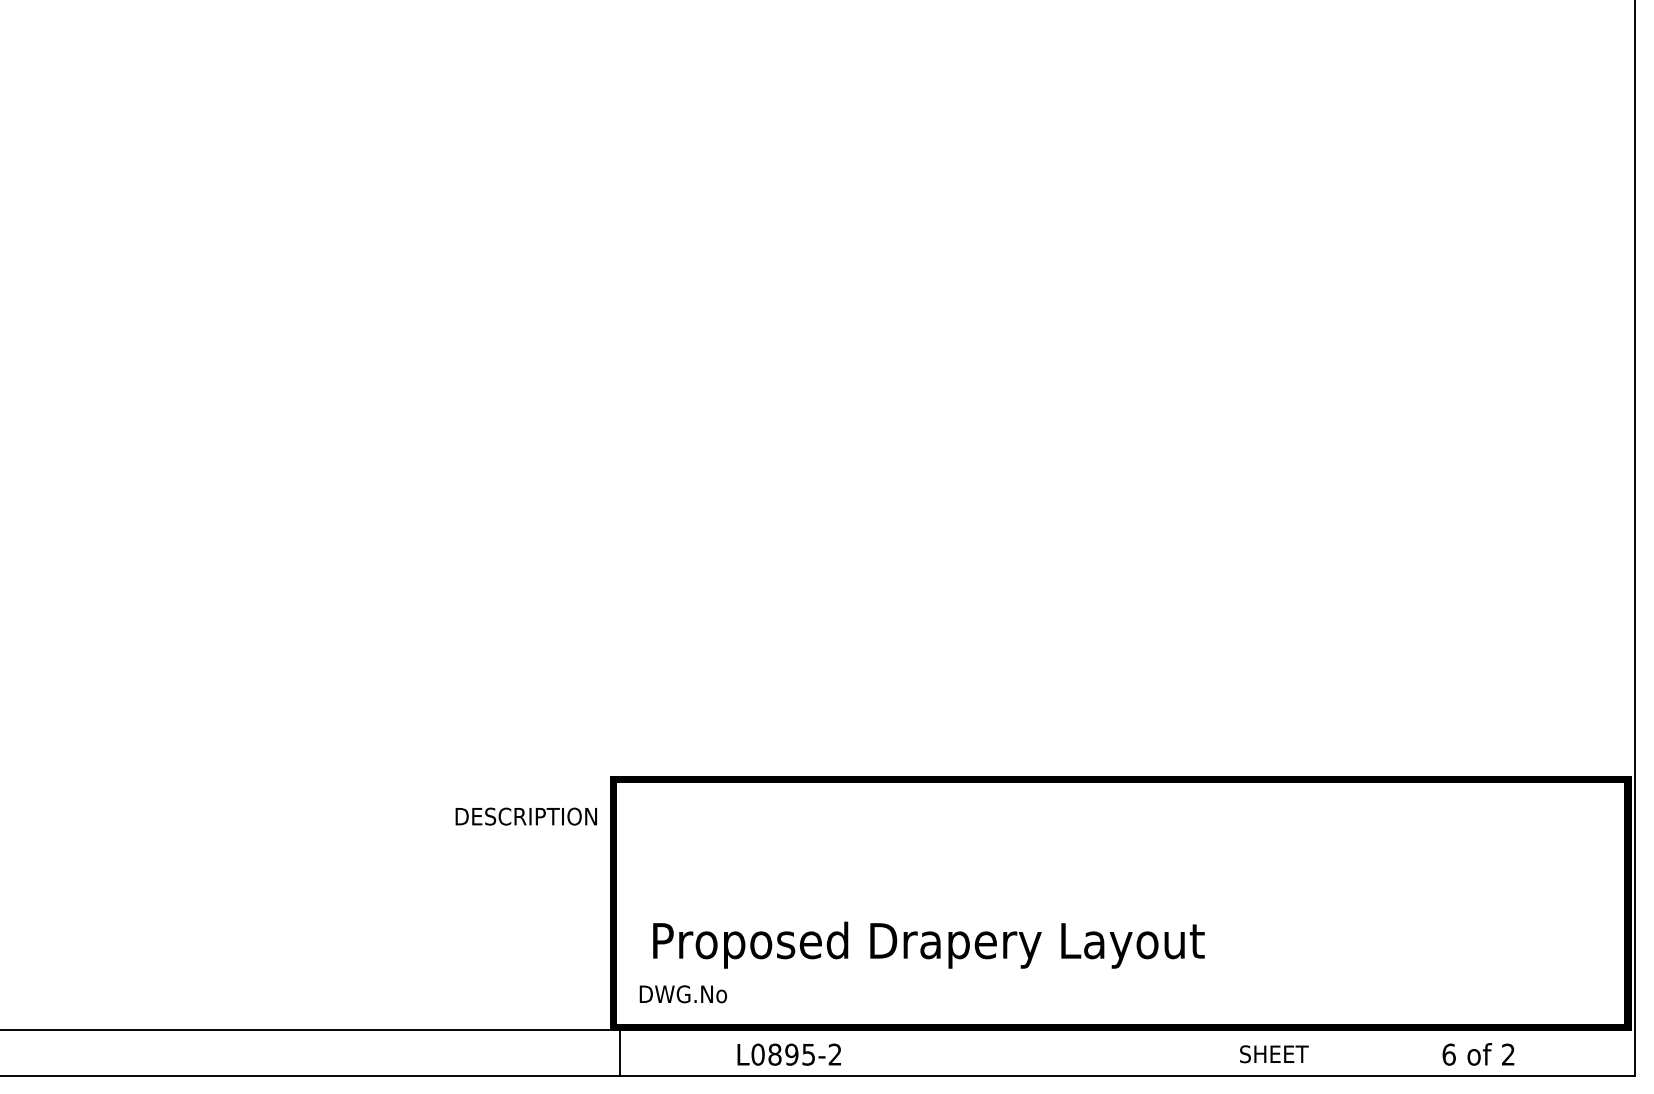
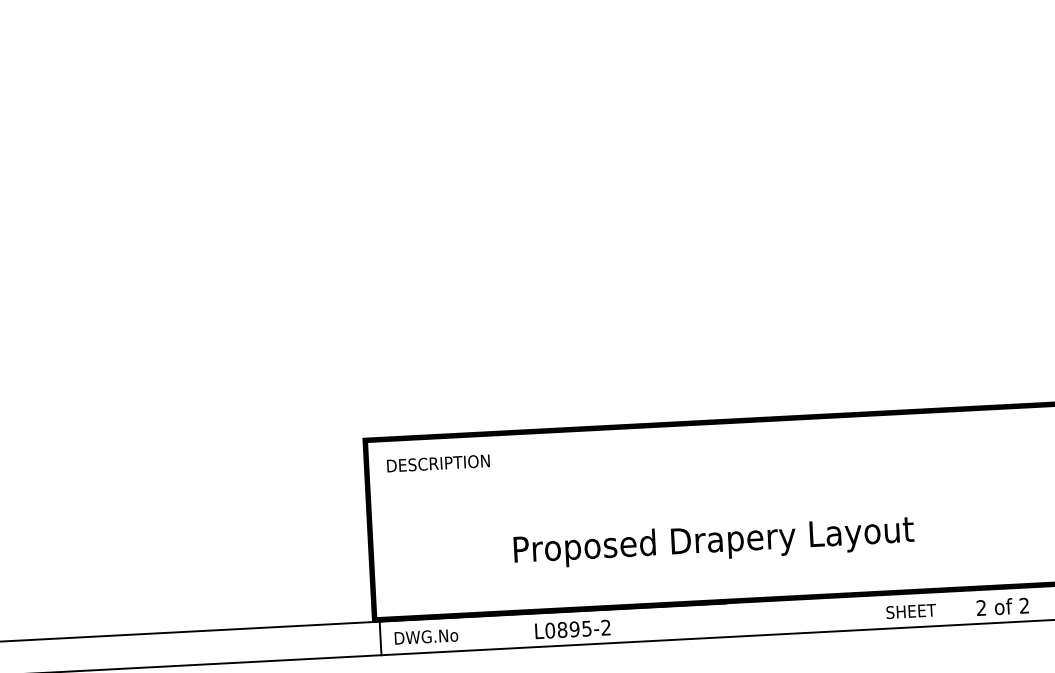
text: (525, 816) -> (437, 463), moved
text: (928, 944) -> (713, 542), moved
text: (682, 994) -> (425, 637), moved
text: (788, 1054) -> (572, 629), moved
text: (1274, 1054) -> (911, 611), moved
text: (1448, 1054) -> (981, 607), 6 -> 2

